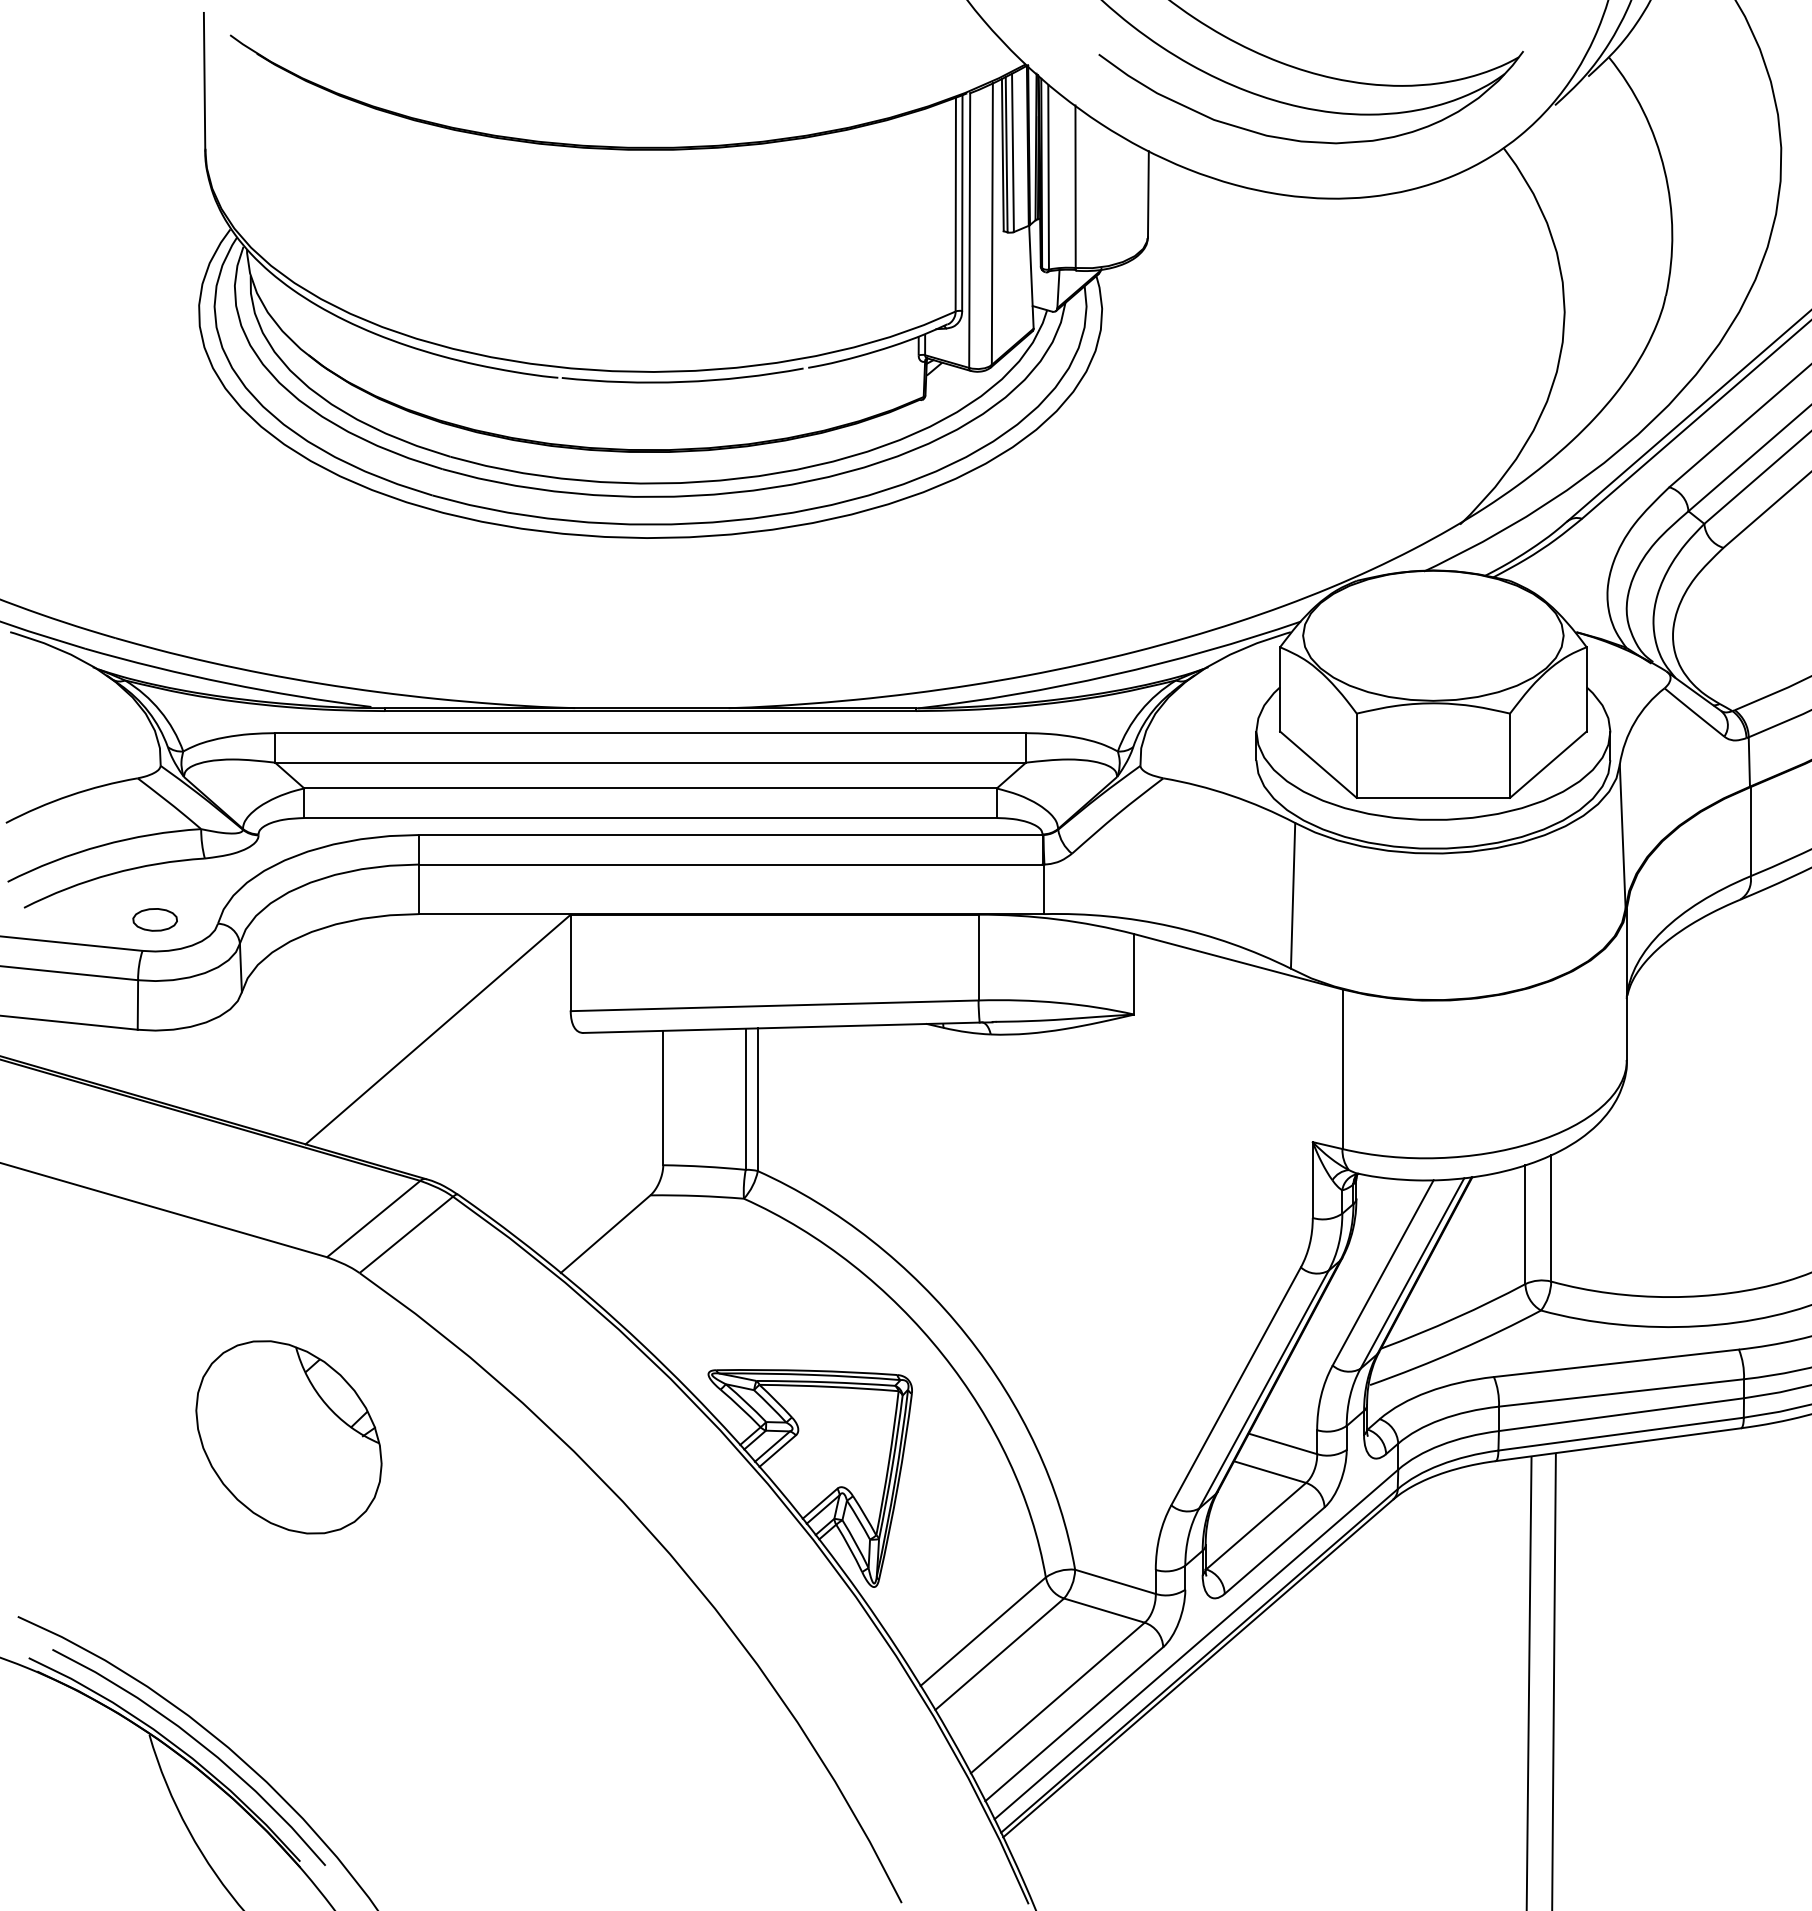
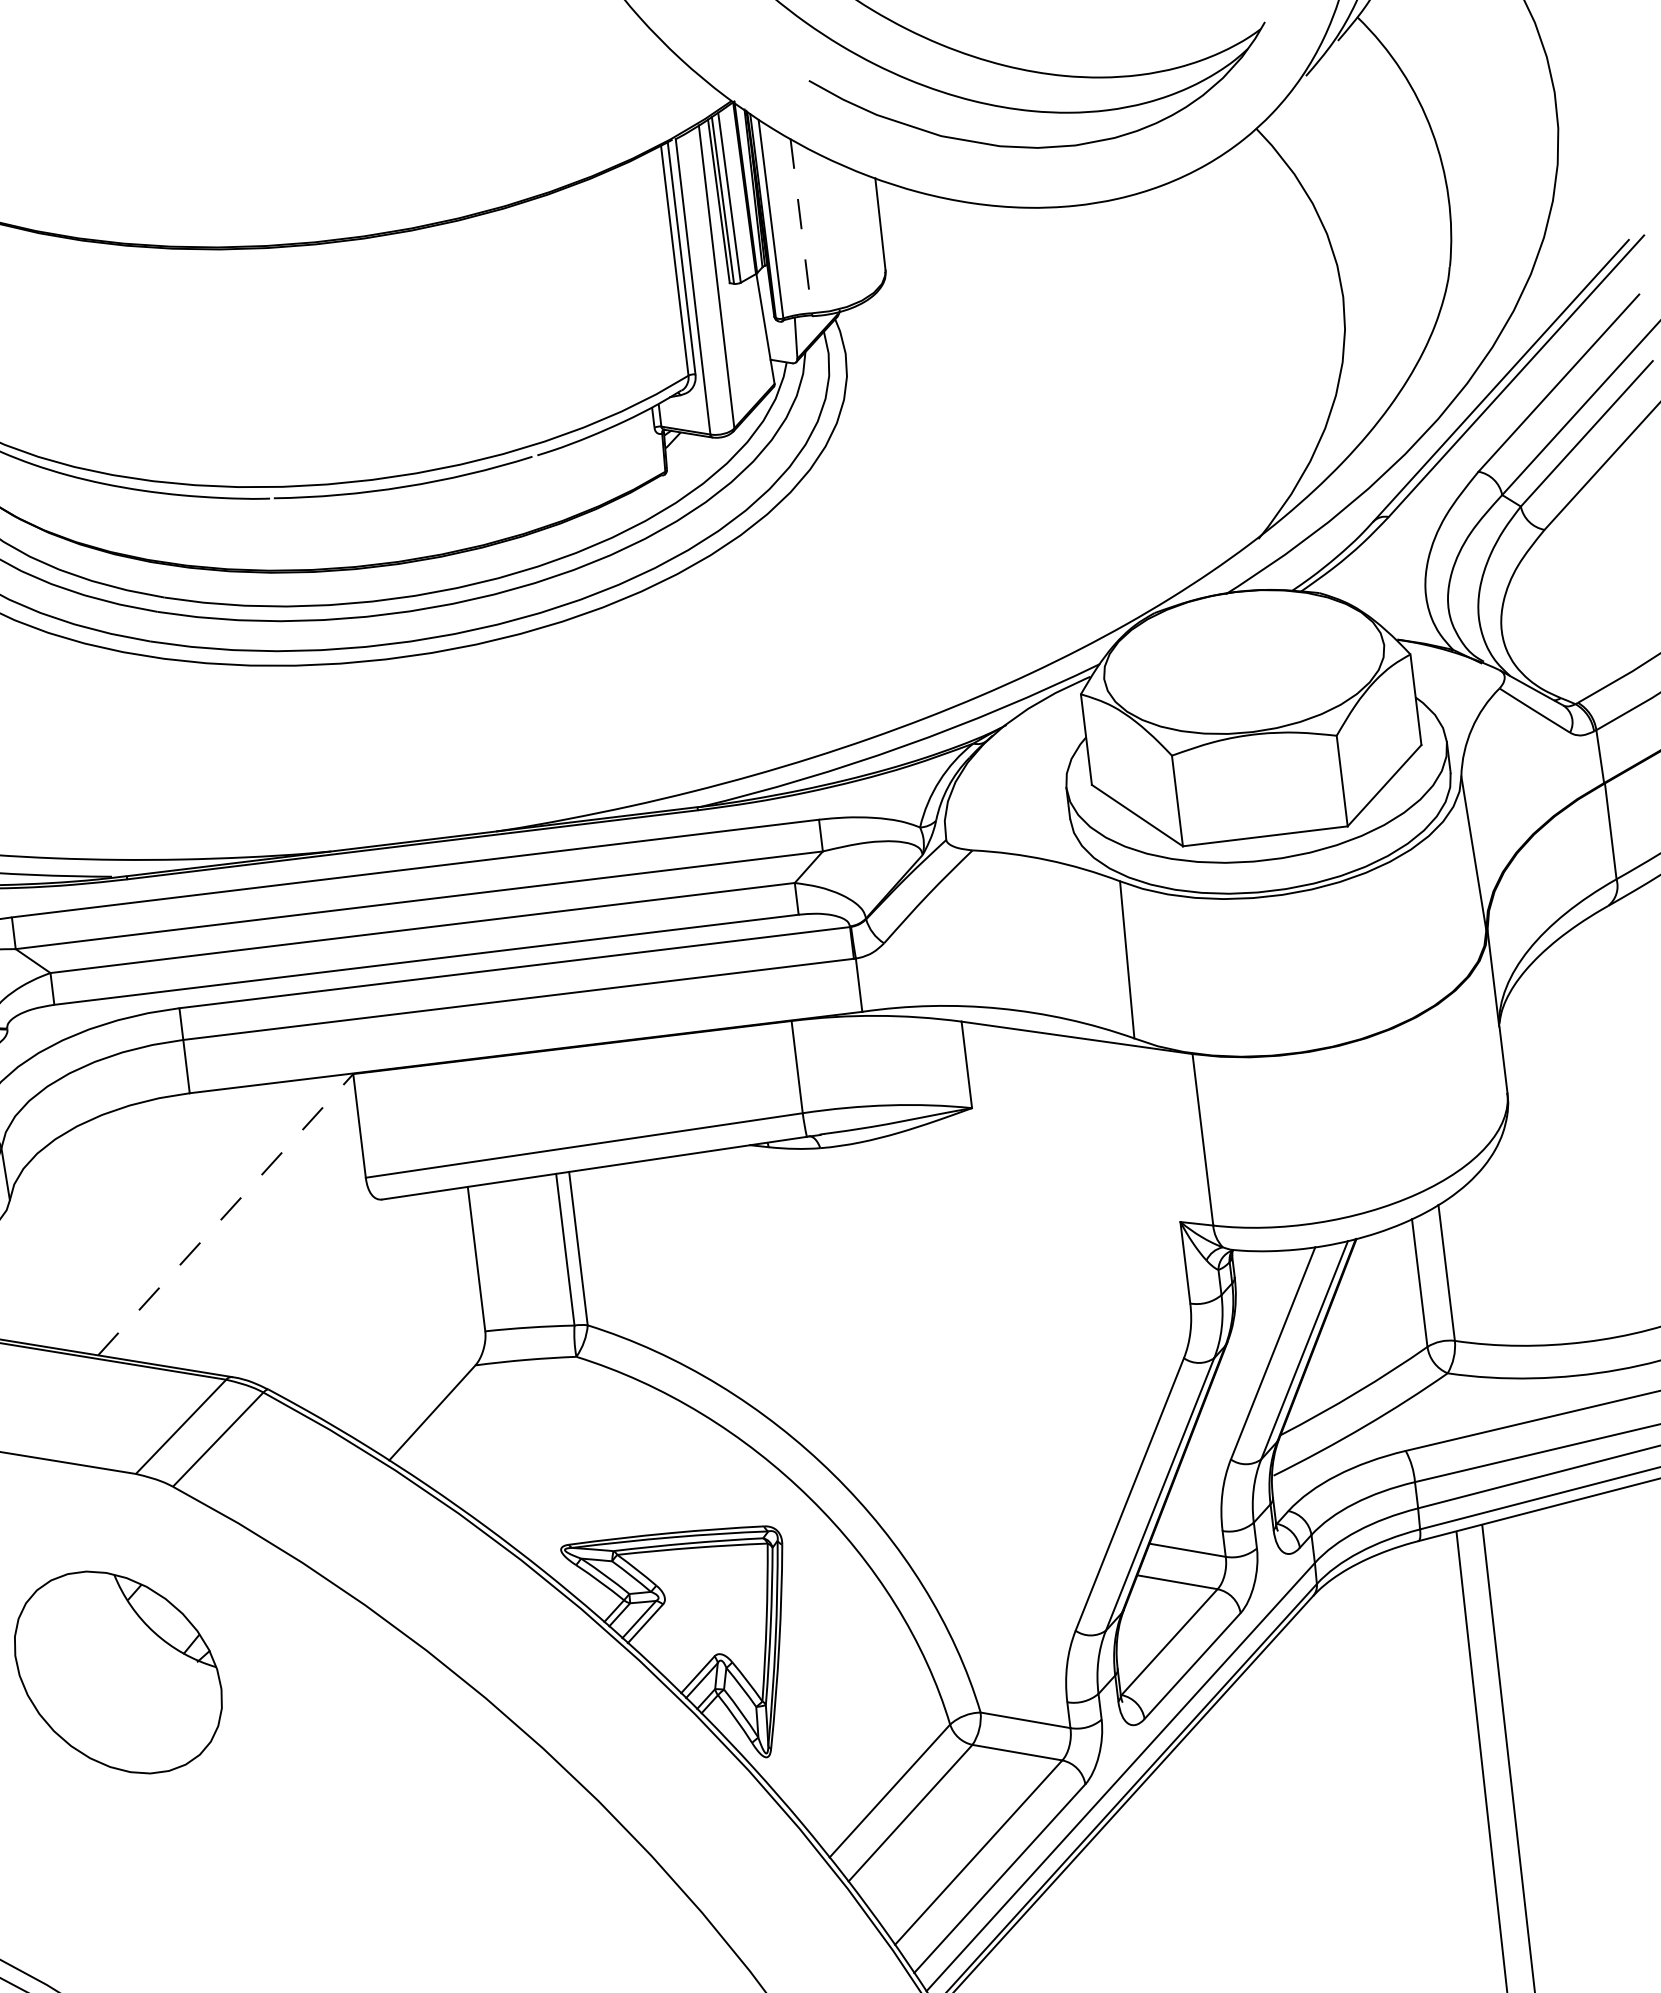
line: (1075, 187) -> (801, 226), solid -> dashed
line: (438, 1029) -> (226, 1214), solid -> dashed

